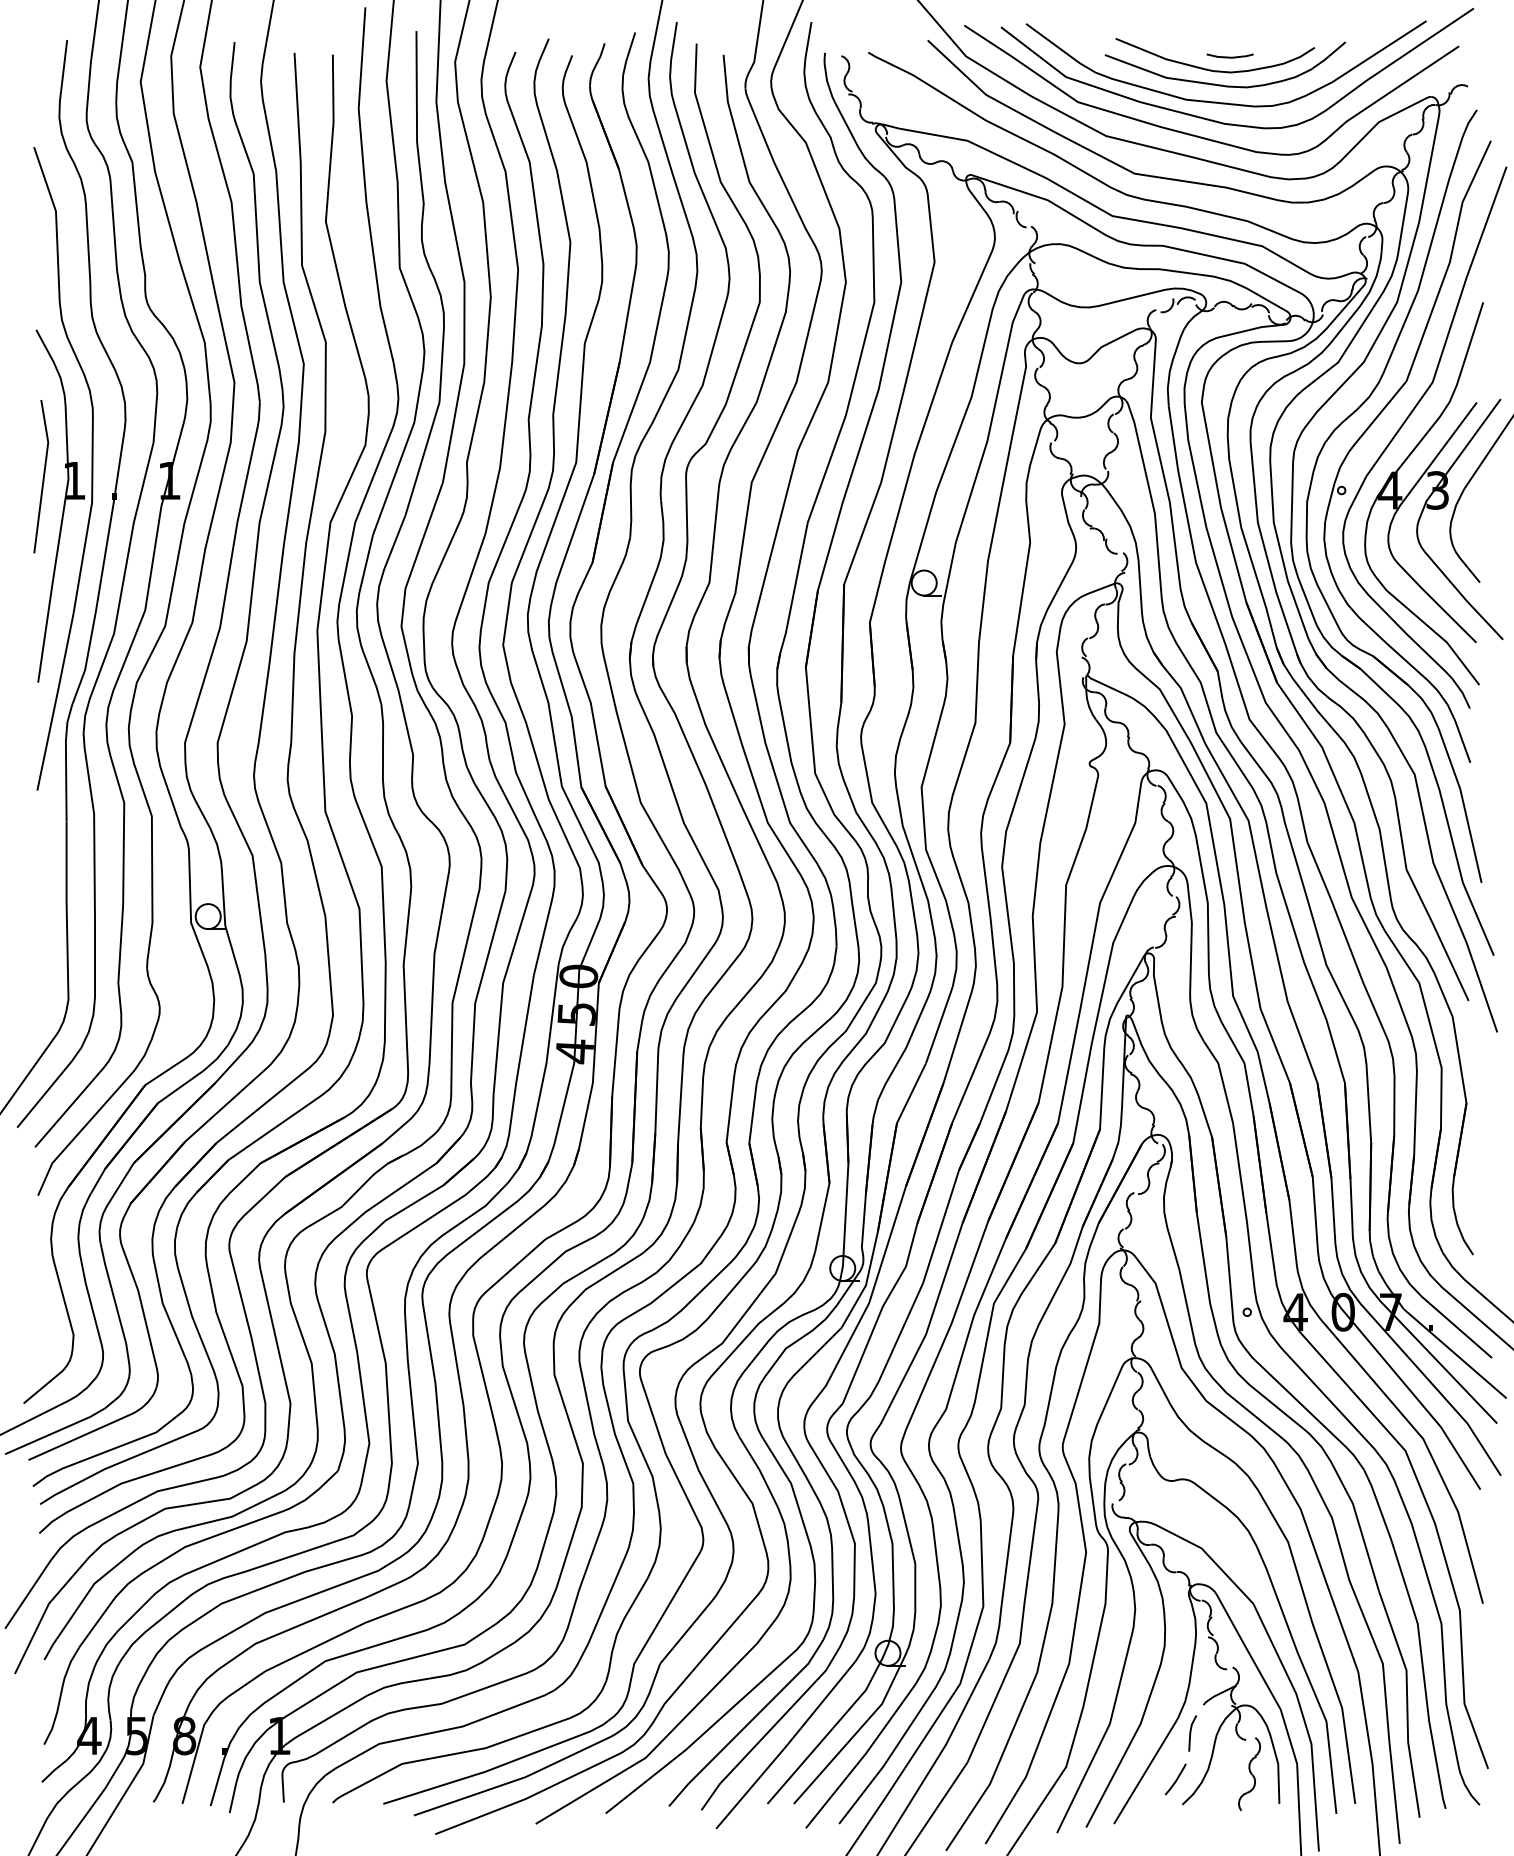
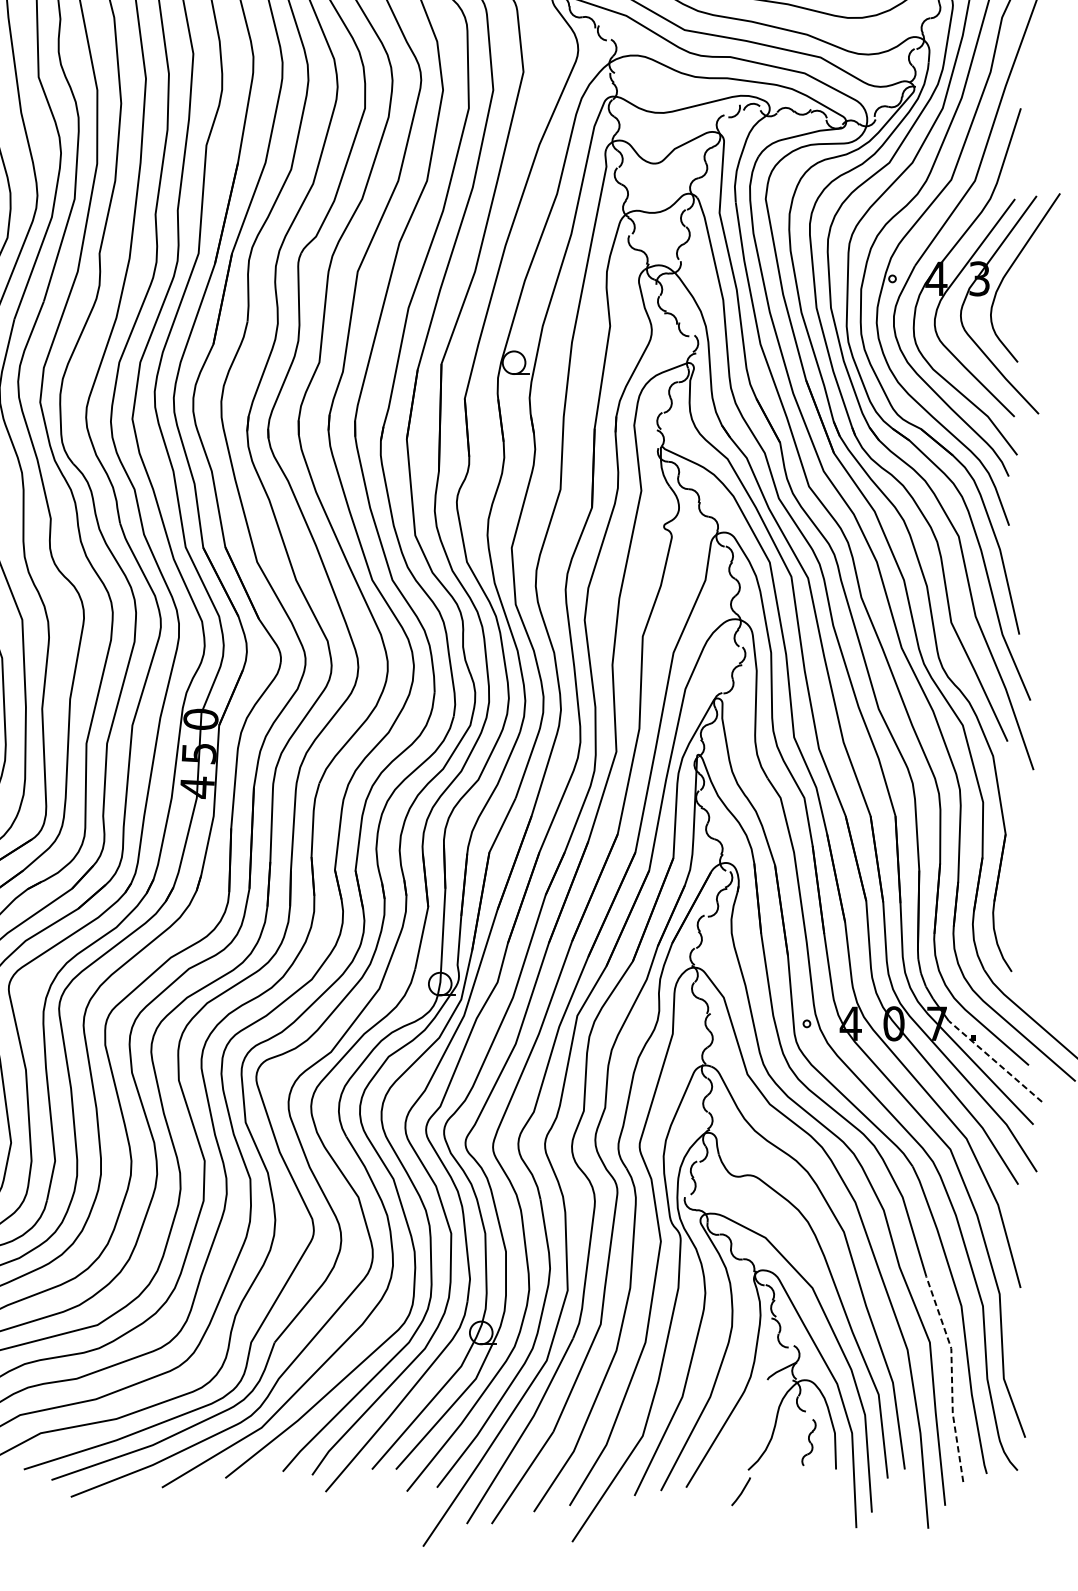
line: (1454, 1353) -> (994, 1061), solid -> dashed
line: (1407, 1702) -> (952, 1377), solid -> dashed
line: (1191, 1733) -> (756, 1405), removed
part: (1249, 1774) -> (808, 1442), size x0.7
line: (1175, 1779) -> (740, 1491), moved

